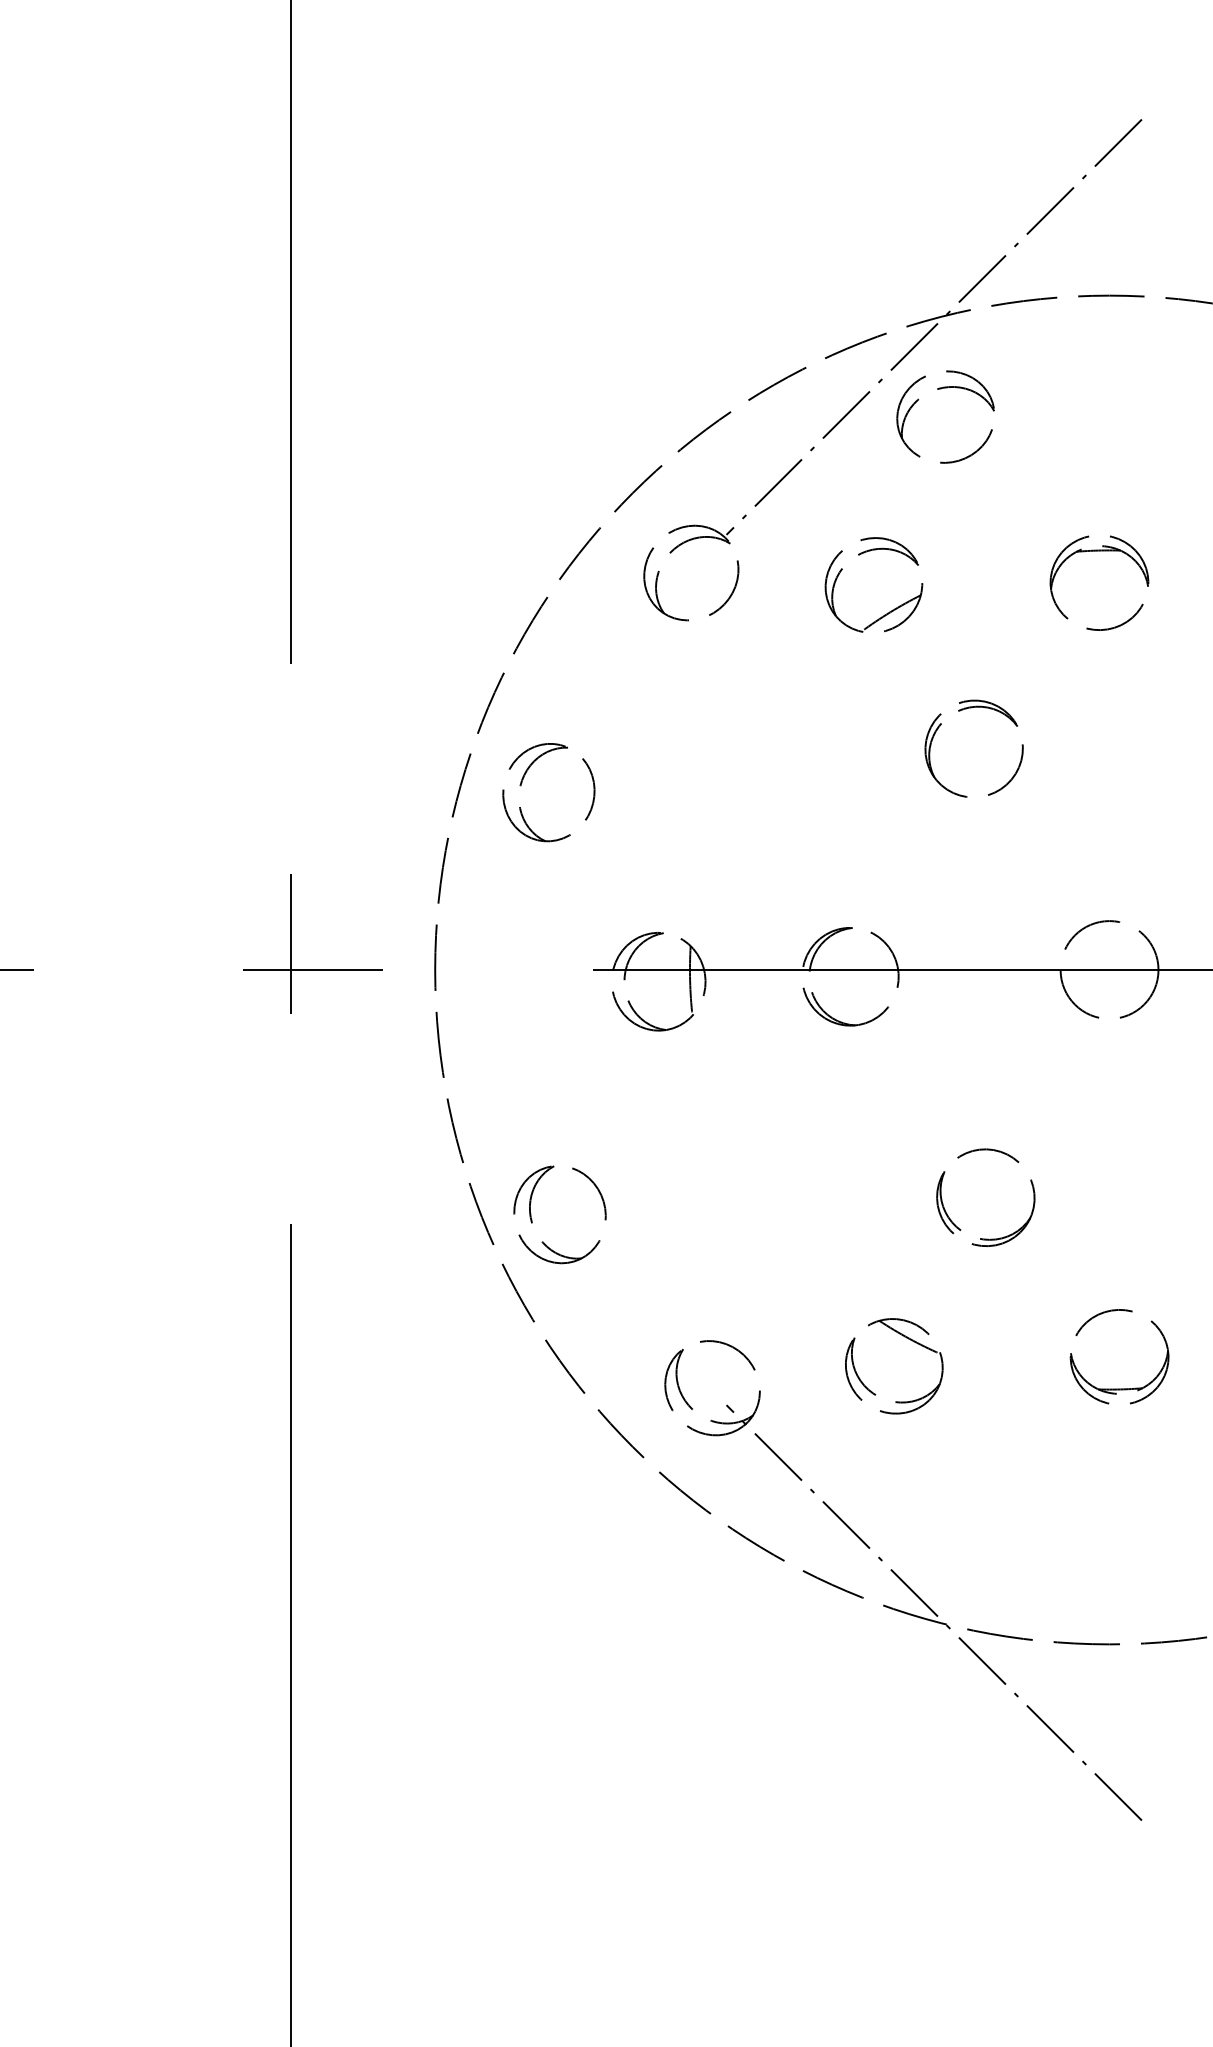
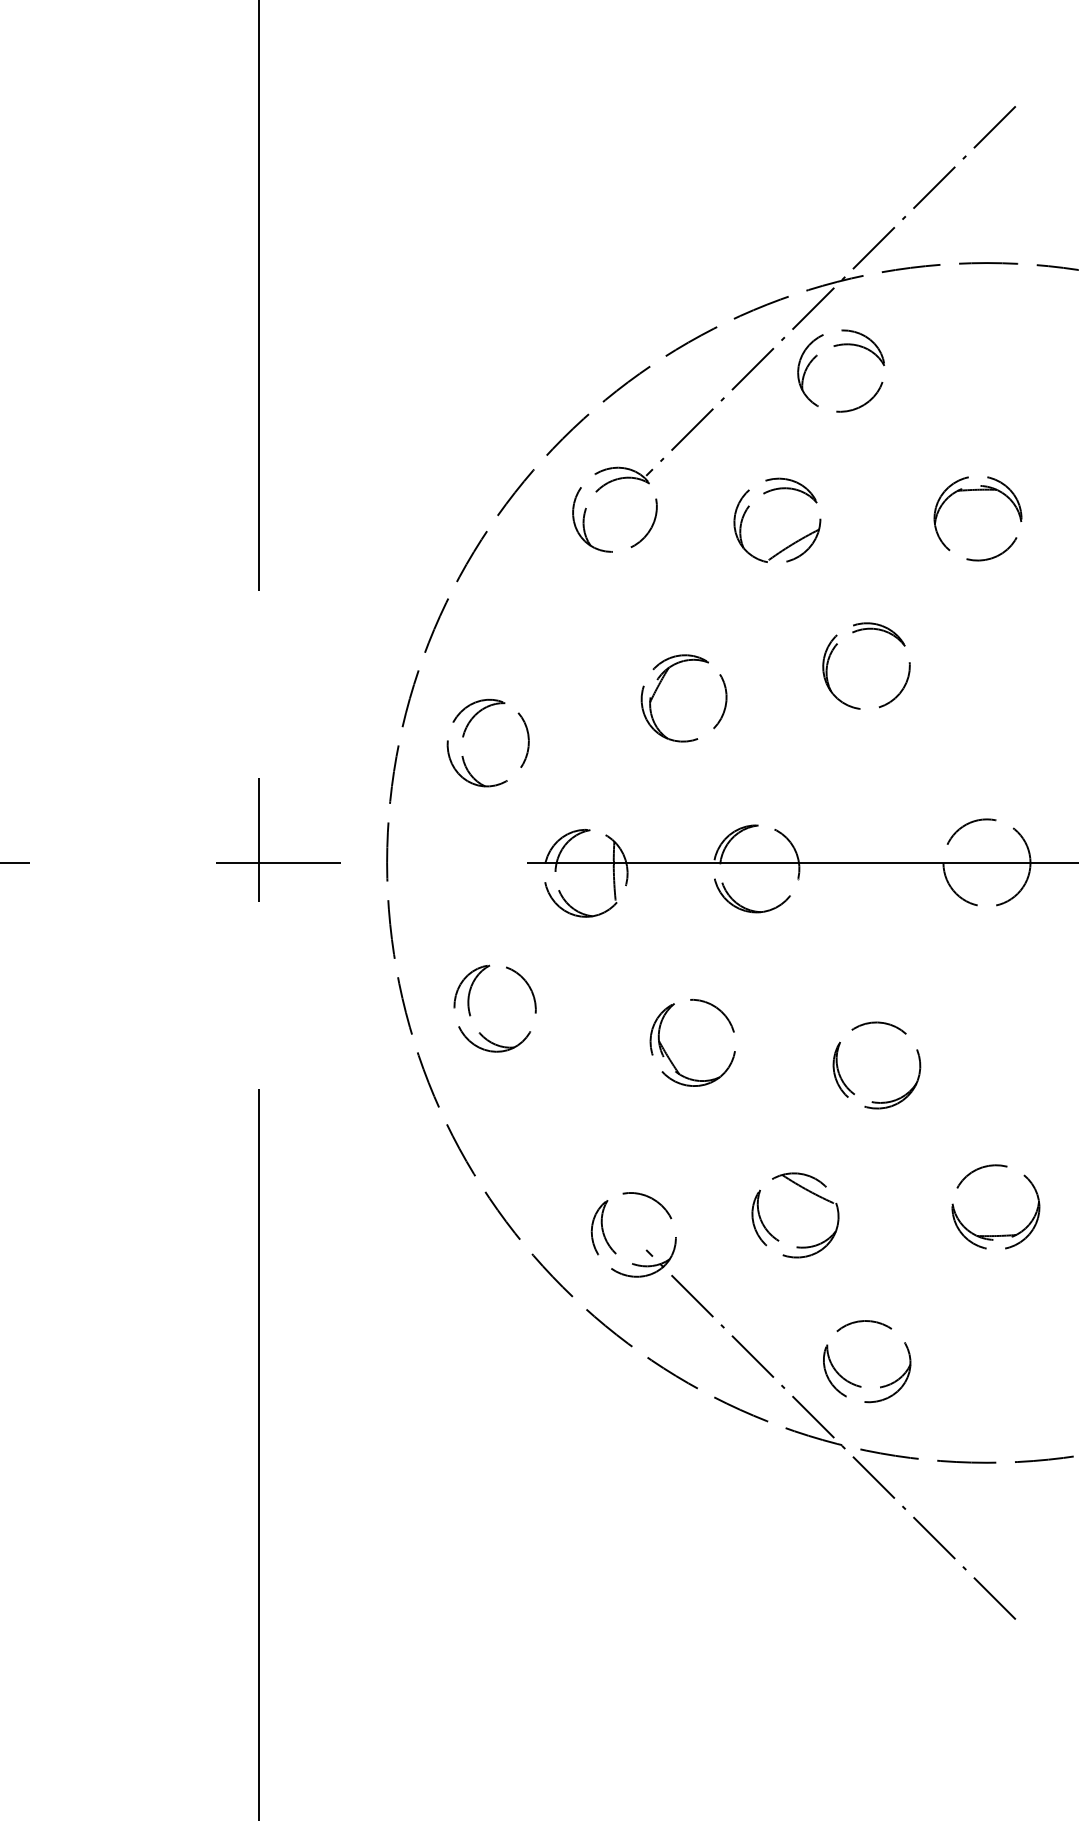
part: (741, 771) -> (659, 686), added
part: (522, 785) -> (464, 736), moved
part: (753, 1189) -> (670, 1058), added
part: (533, 1222) -> (471, 1015), moved
part: (967, 1557) -> (860, 1385), added

